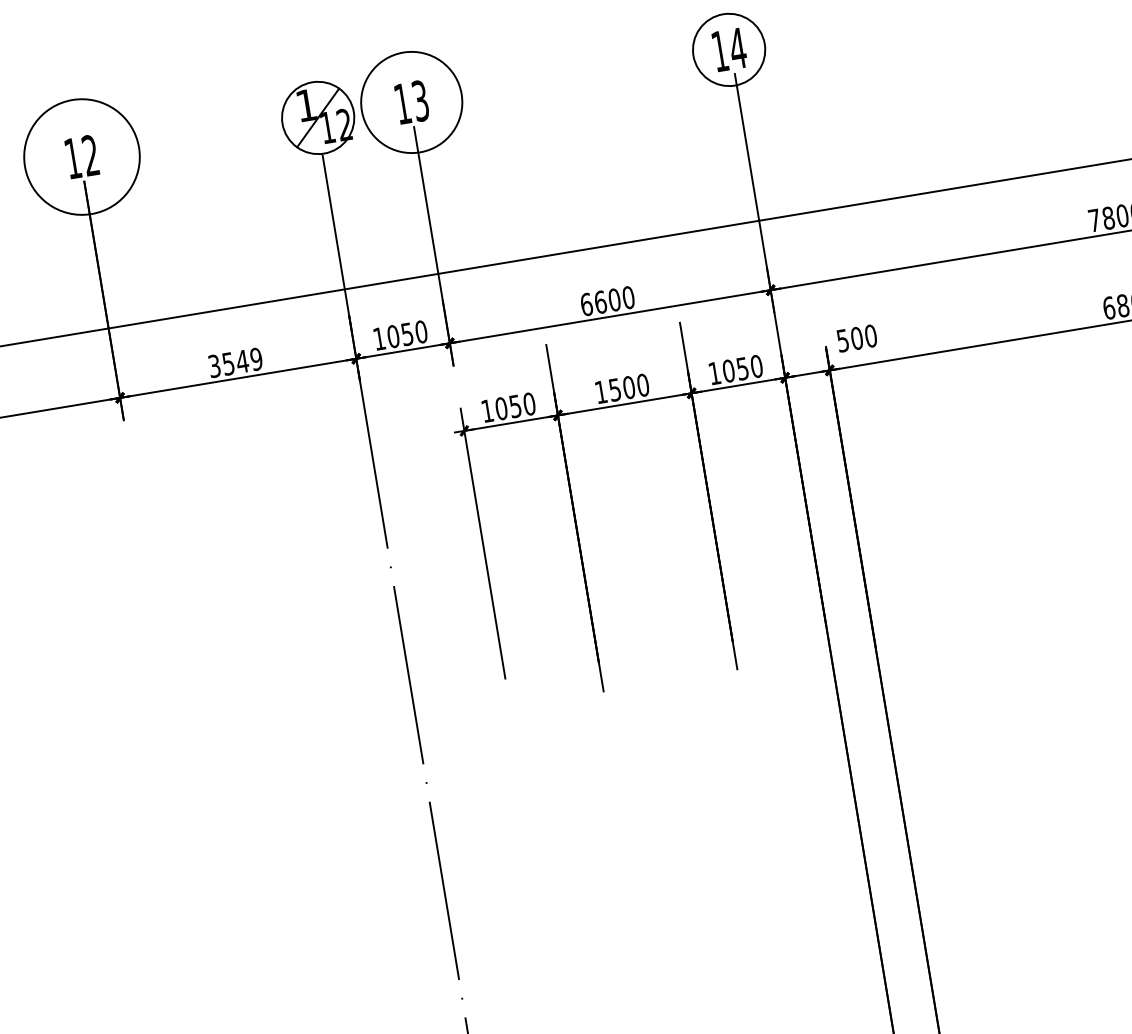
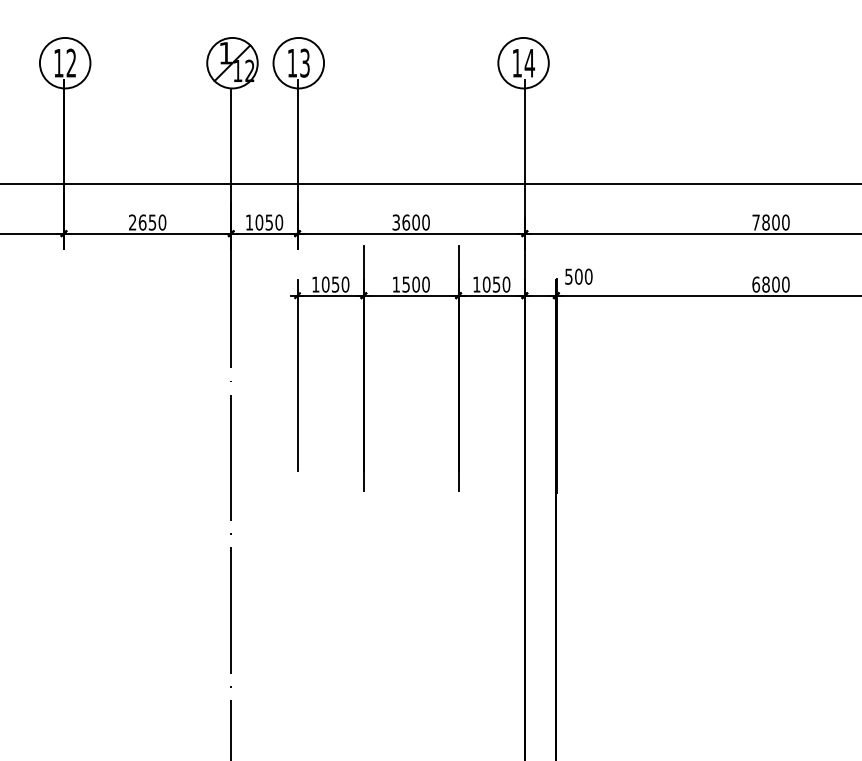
circle: (411, 101) -> (298, 62), size x0.71
circle: (80, 156) -> (64, 62), size x0.62
text: (586, 304) -> (396, 222), 6600 -> 3600
text: (235, 362) -> (147, 222), 3549 -> 2650

